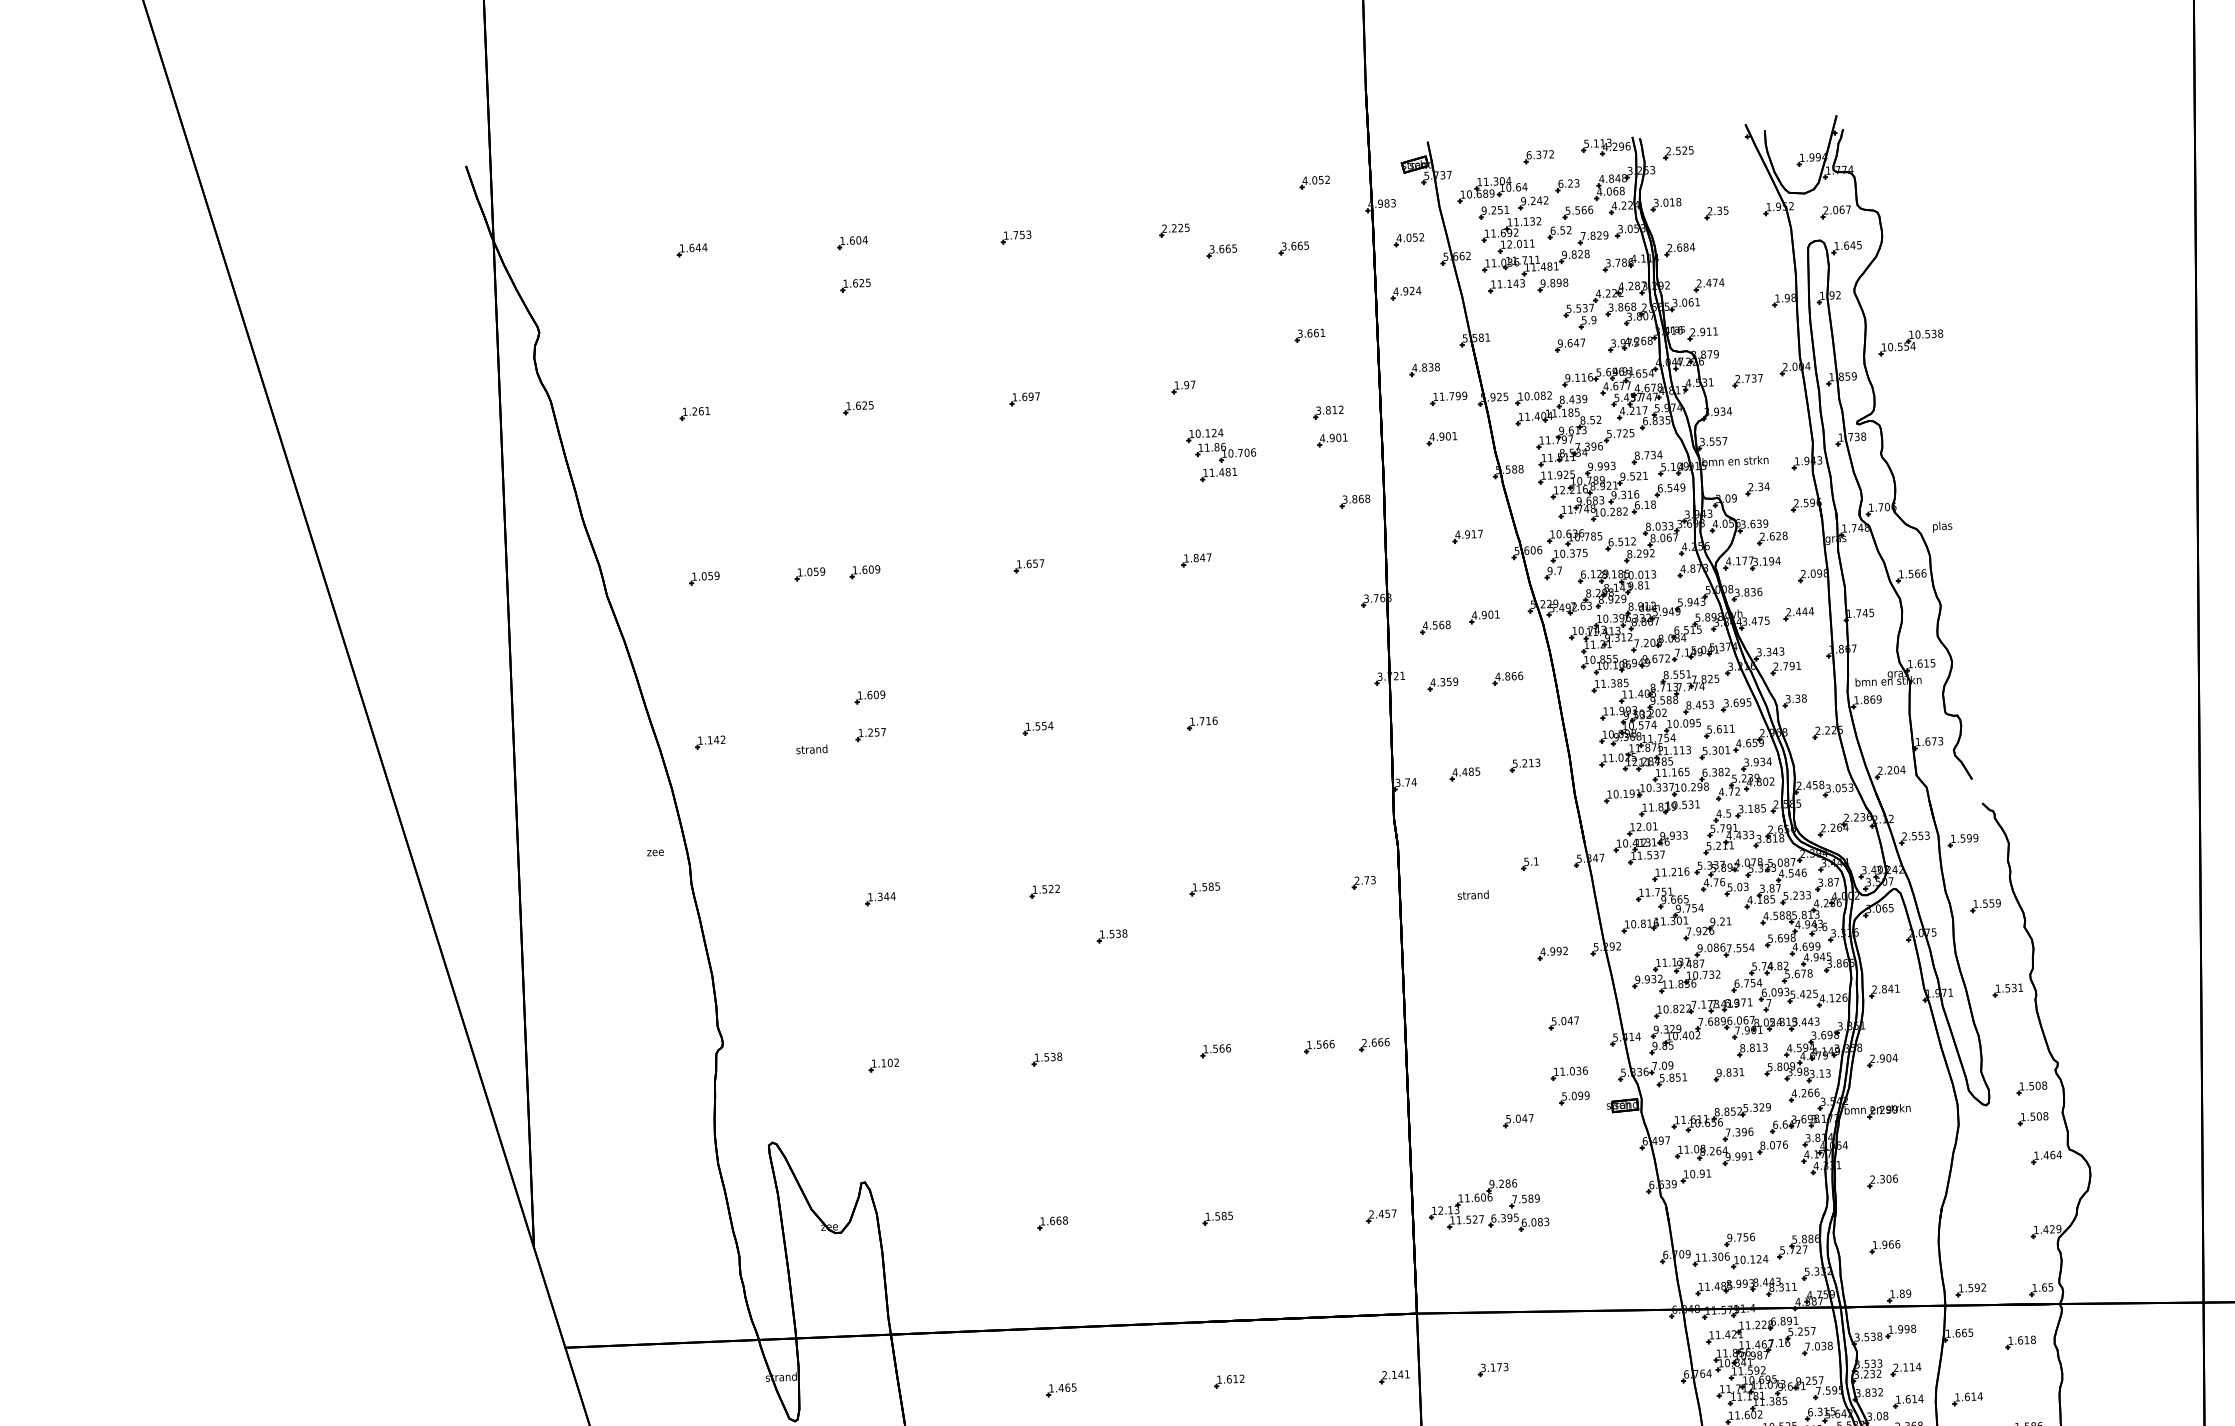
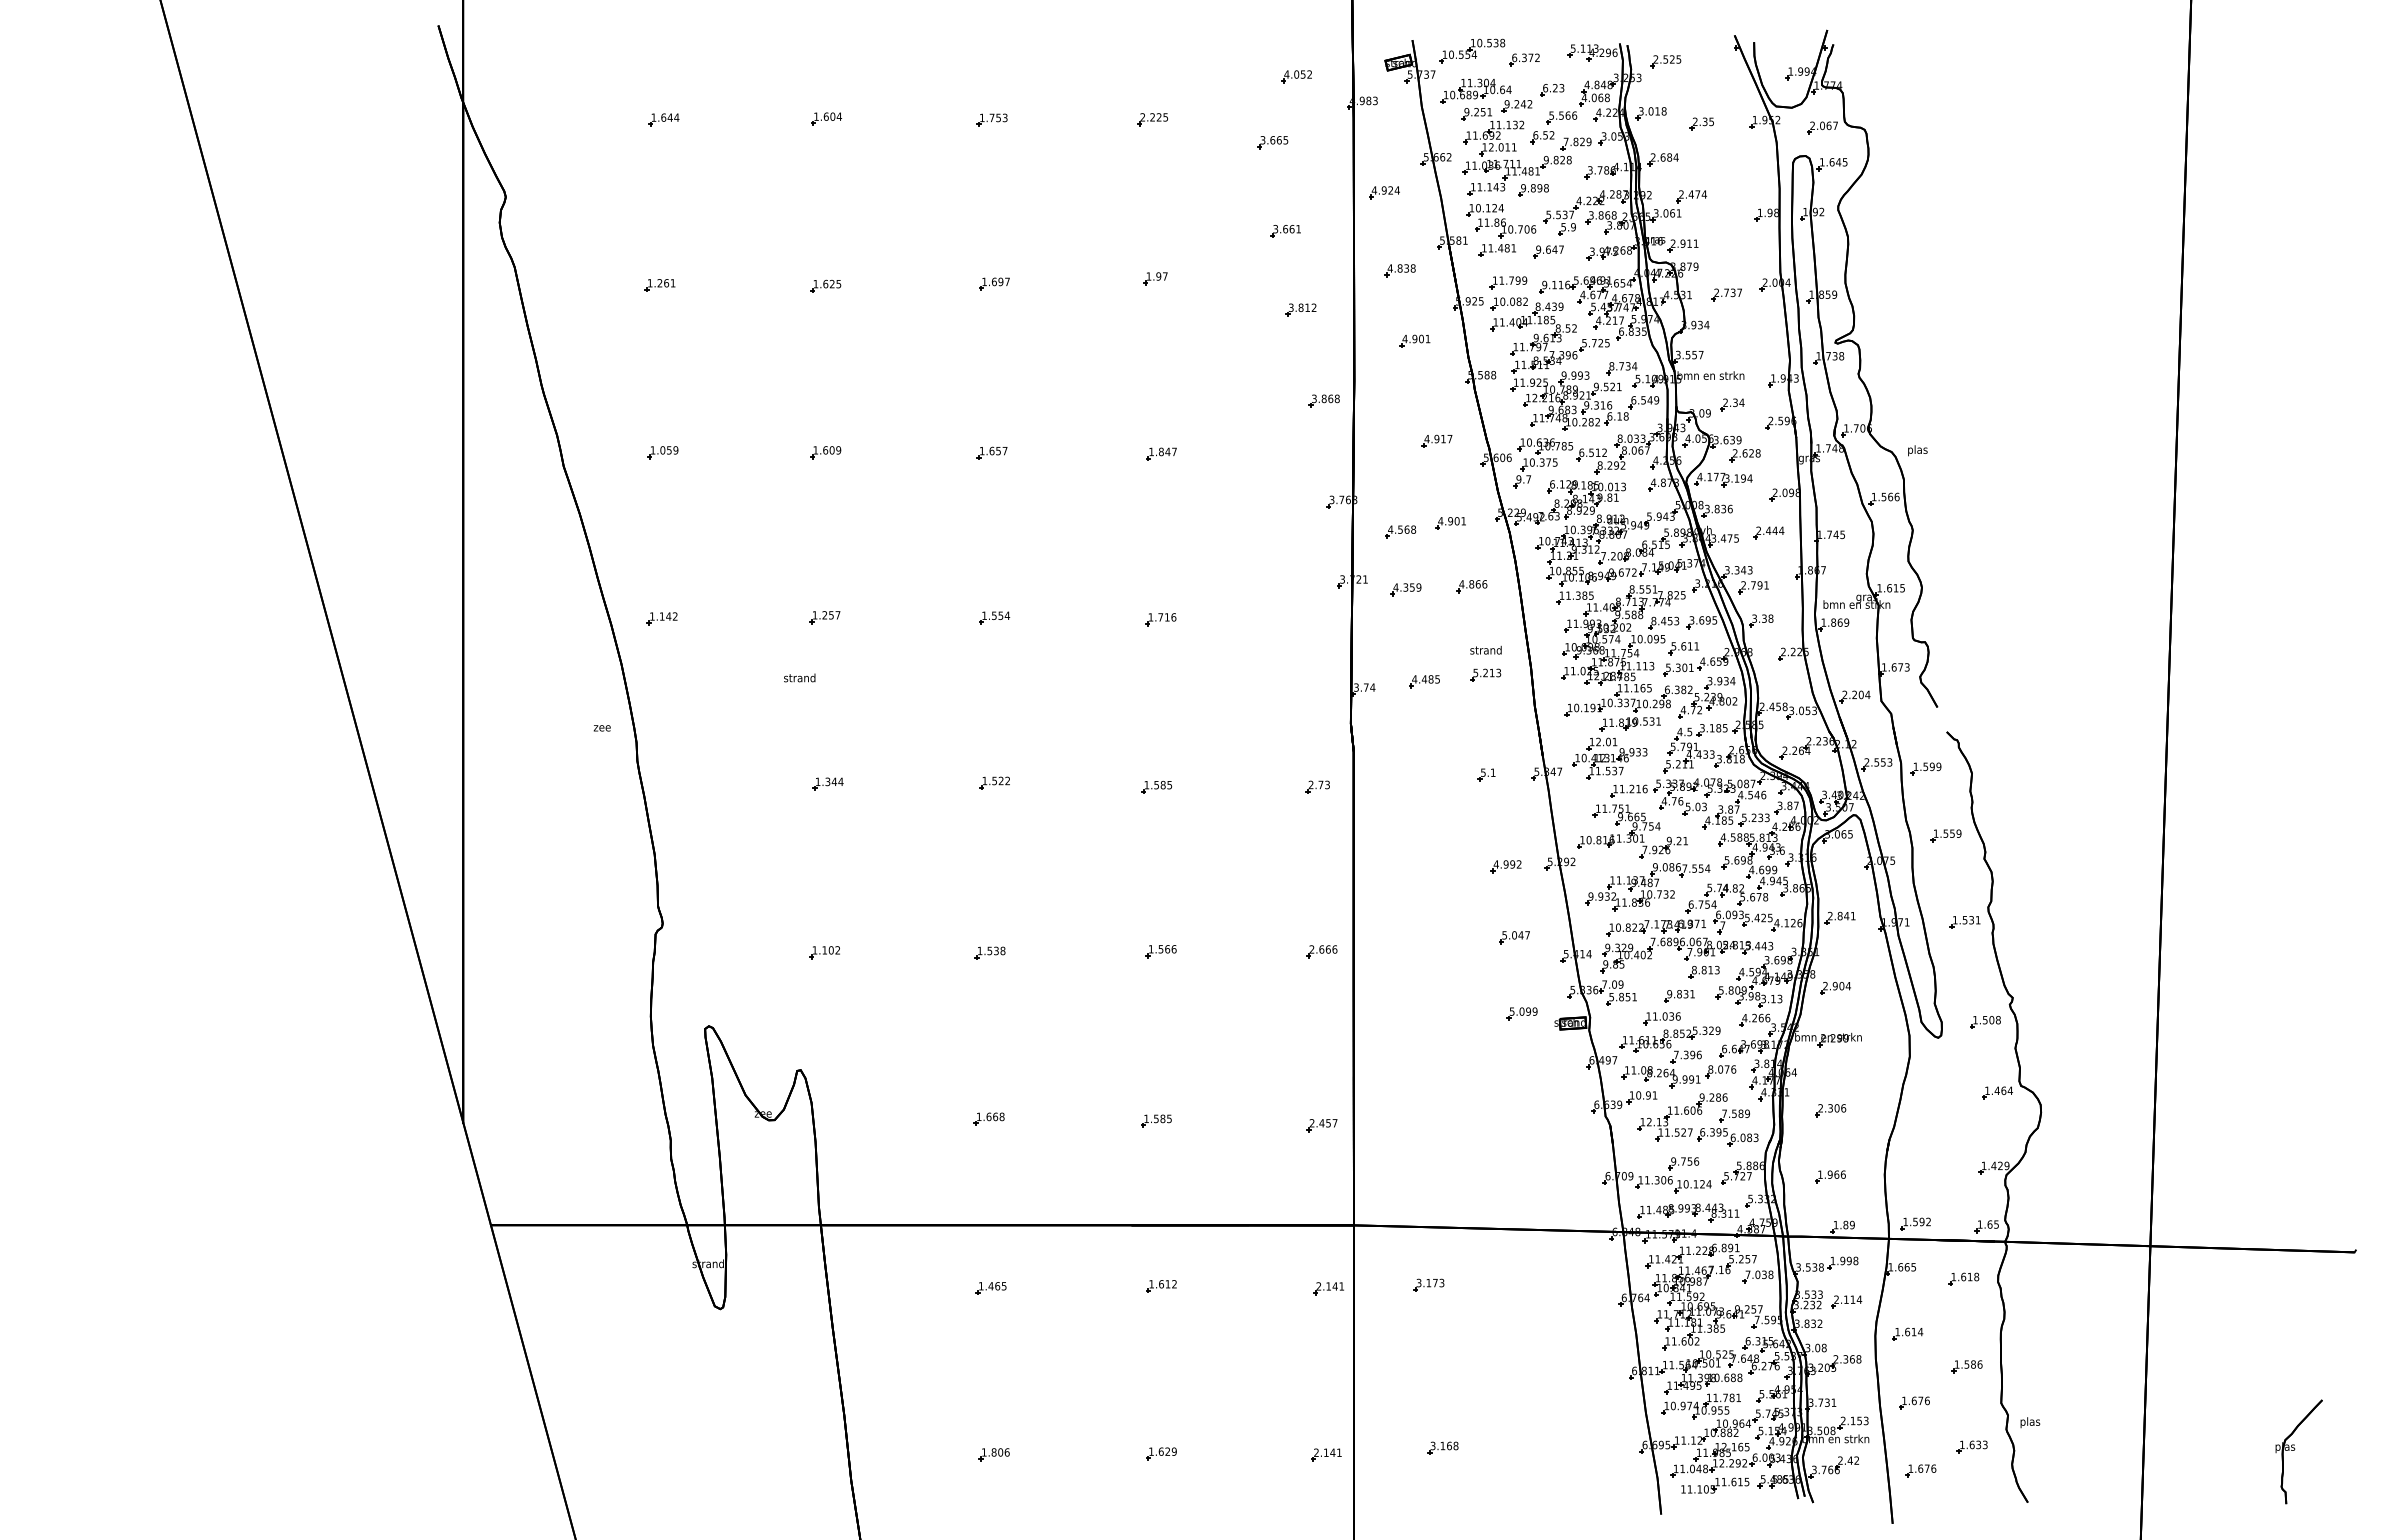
part: (1408, 239) -> (1389, 138), removed
part: (1221, 251) -> (1199, 142), removed
part: (855, 284) -> (827, 161), removed
part: (1911, 342) -> (1472, 50), moved
part: (1448, 398) -> (1508, 282), moved
part: (1331, 439) -> (1303, 337), removed
part: (1221, 454) -> (1501, 230), moved
part: (809, 574) -> (769, 452), removed
part: (869, 697) -> (825, 579), removed
text: (811, 749) -> (799, 677), moved
text: (1472, 894) -> (1485, 649), moved
part: (1111, 935) -> (1060, 830), removed
part: (1318, 1046) -> (1265, 951), removed
part: (1568, 1073) -> (1661, 1018), moved
part: (2033, 1118) -> (1985, 1053), removed
part: (1518, 1120) -> (1464, 1034), removed
part: (1488, 1206) -> (1697, 1119), moved
part: (1908, 1400) -> (1847, 1333), removed

